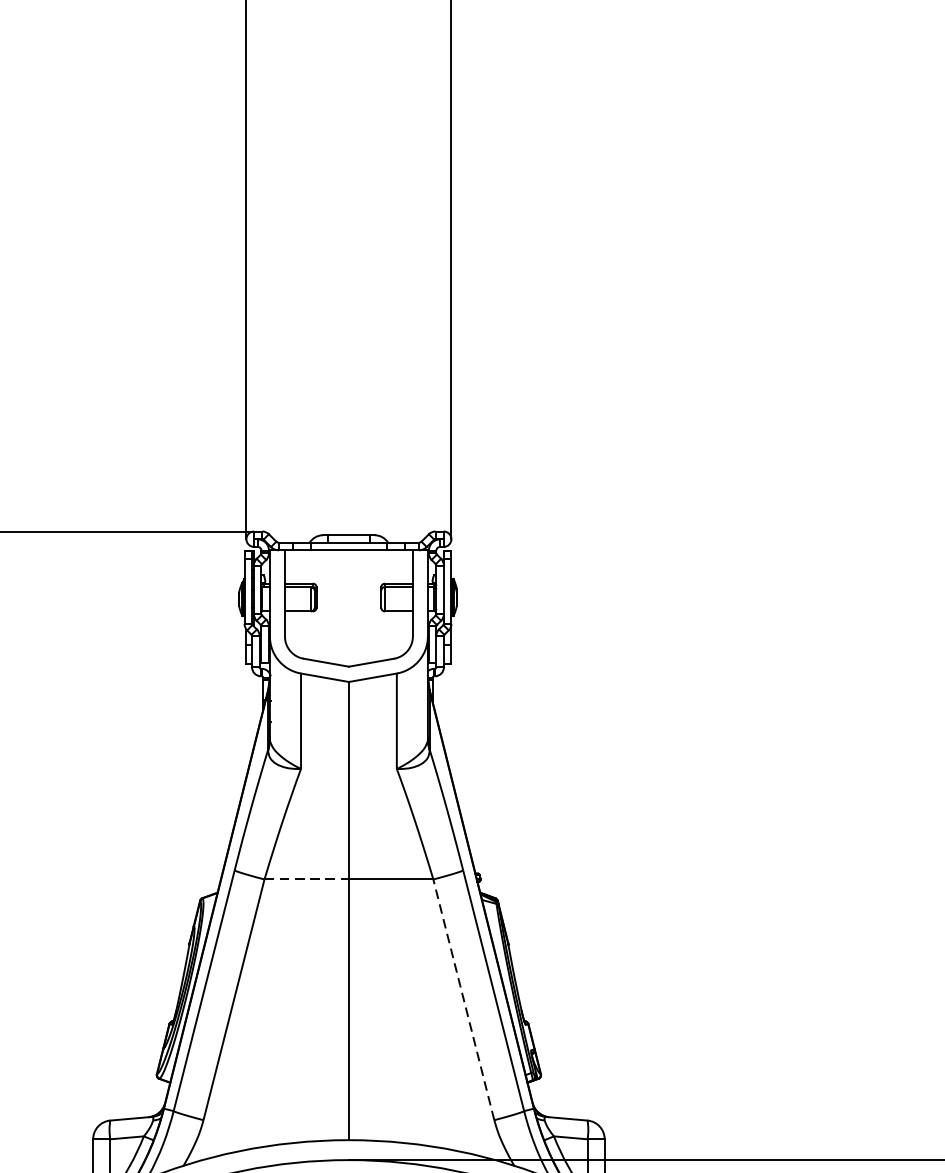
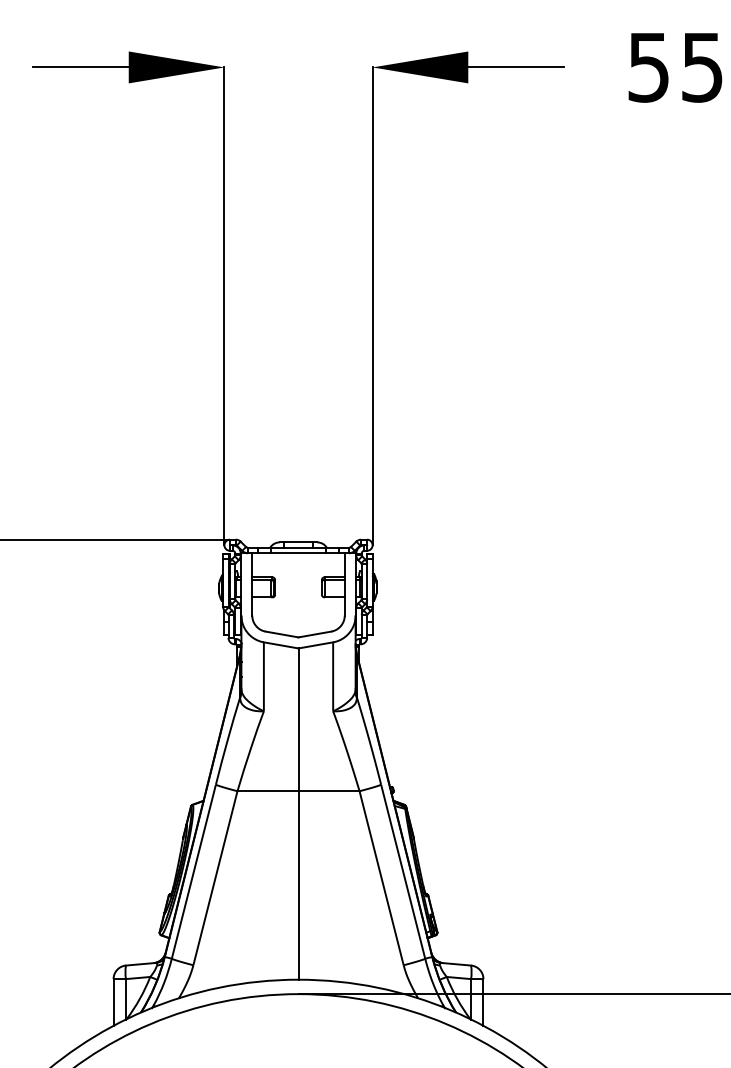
line: (307, 879) -> (268, 791), dashed -> solid
line: (463, 998) -> (381, 877), dashed -> solid

